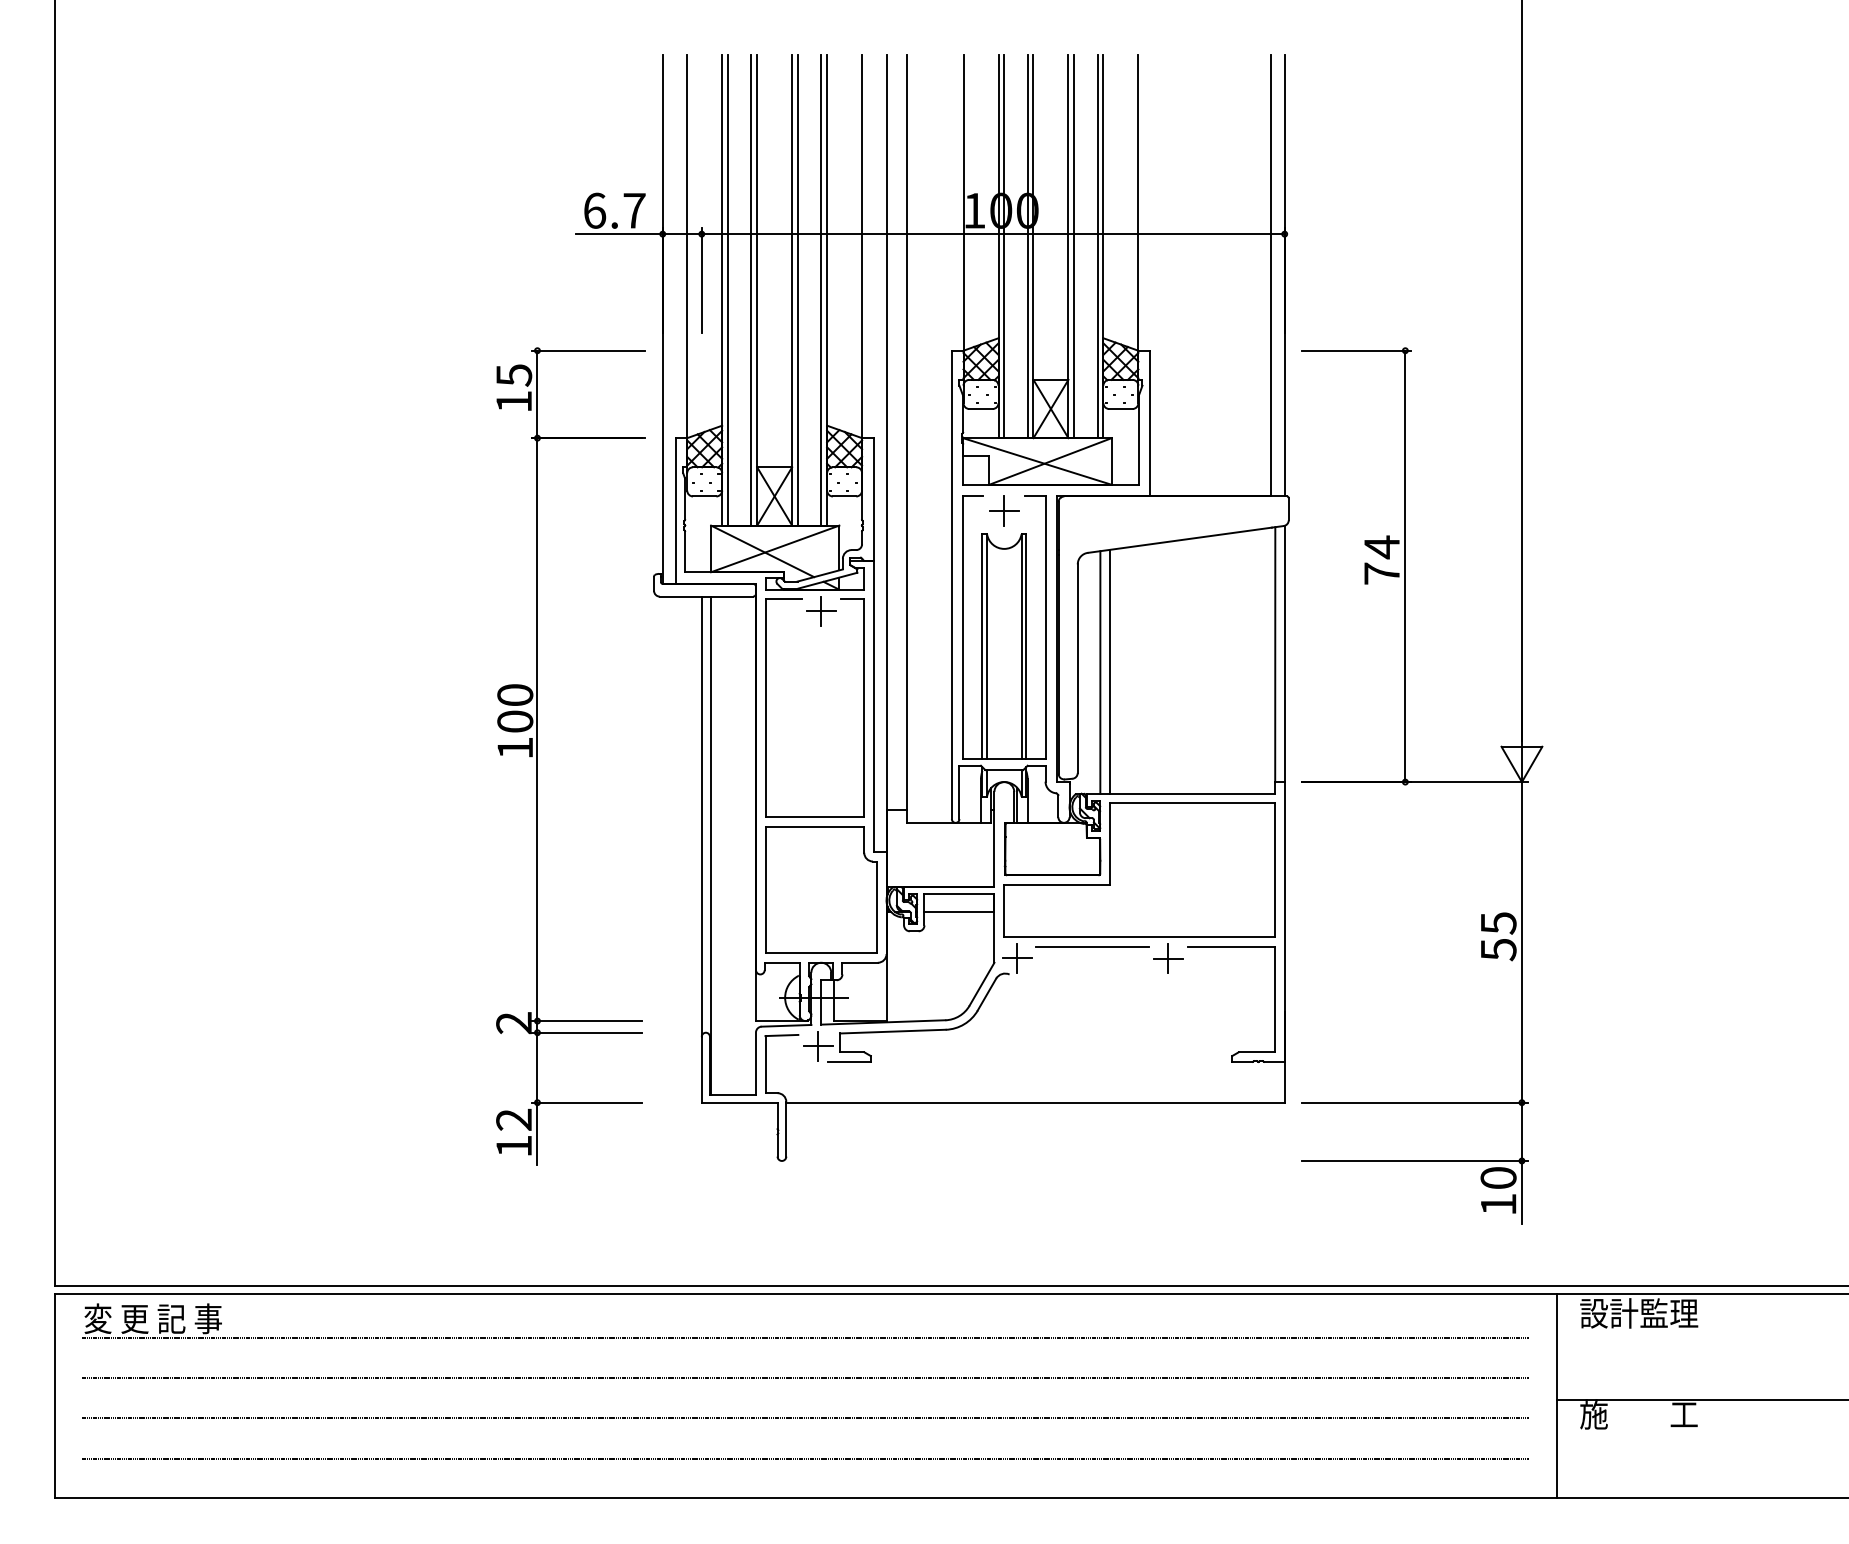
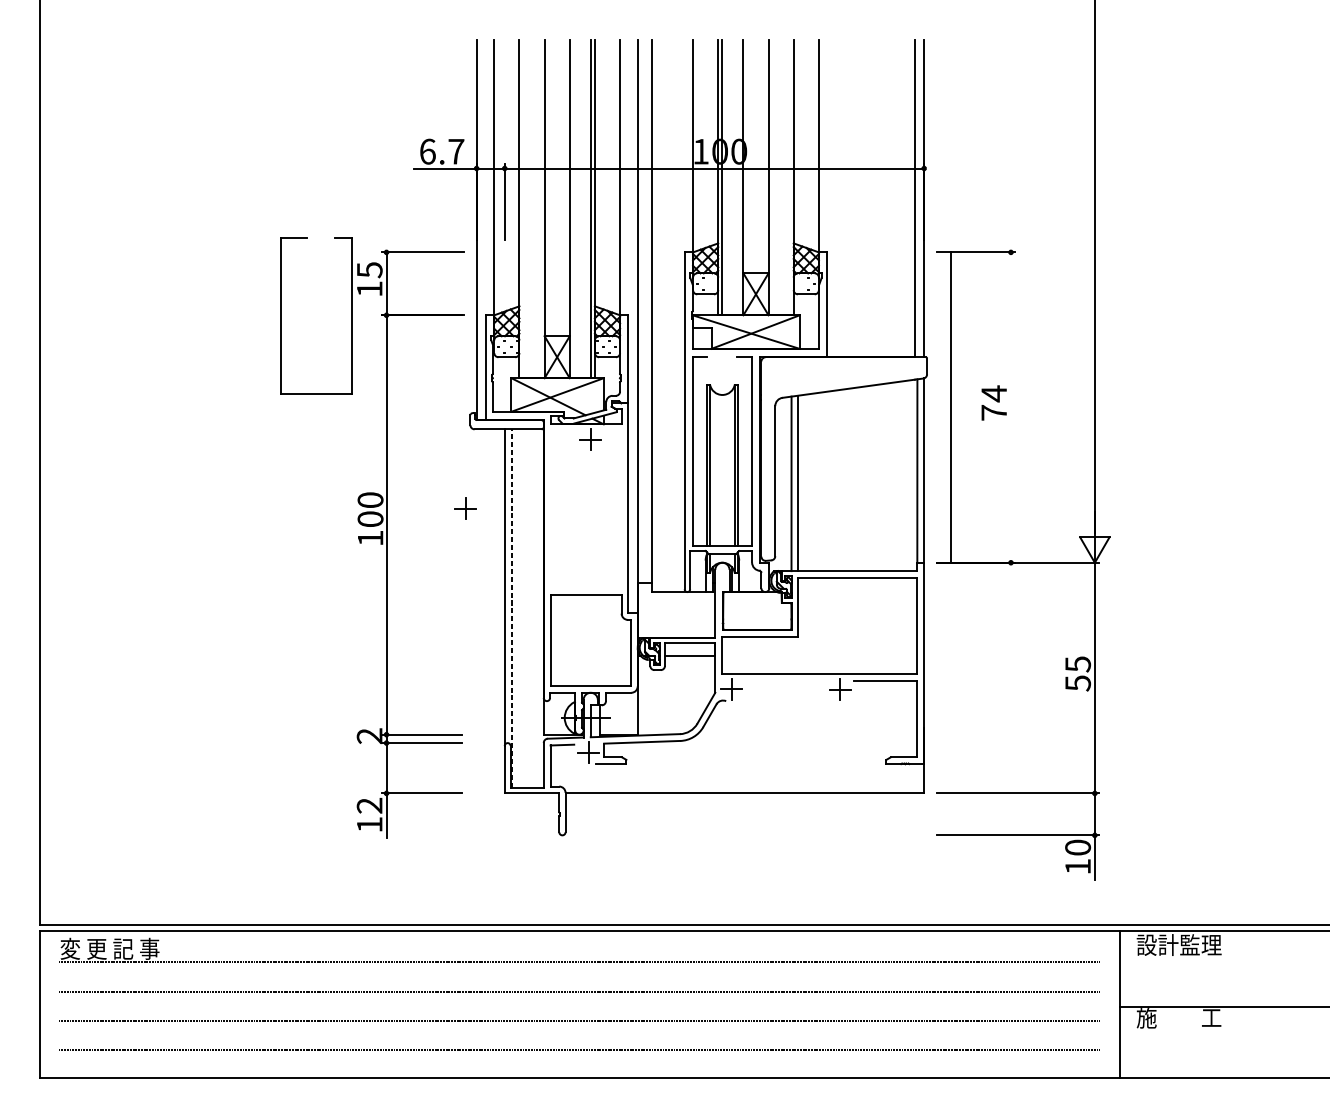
line: (1027, 246) -> (739, 177), removed
line: (1074, 246) -> (772, 177), removed
line: (1097, 246) -> (789, 177), removed
line: (728, 289) -> (523, 208), removed
line: (751, 289) -> (540, 208), removed
line: (797, 289) -> (573, 208), removed
part: (1004, 510) -> (465, 508), moved
line: (1405, 566) -> (951, 407), moved
part: (766, 707) -> (281, 315), moved
line: (711, 845) -> (511, 608), solid -> dashed
line: (1092, 946) -> (785, 681), removed

